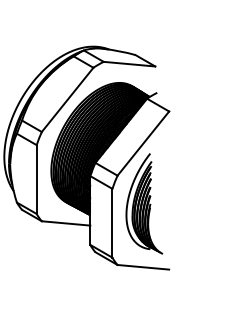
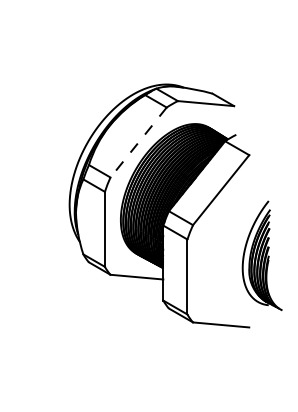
line: (67, 99) -> (138, 142), solid -> dashed
part: (143, 203) -> (261, 255), moved

